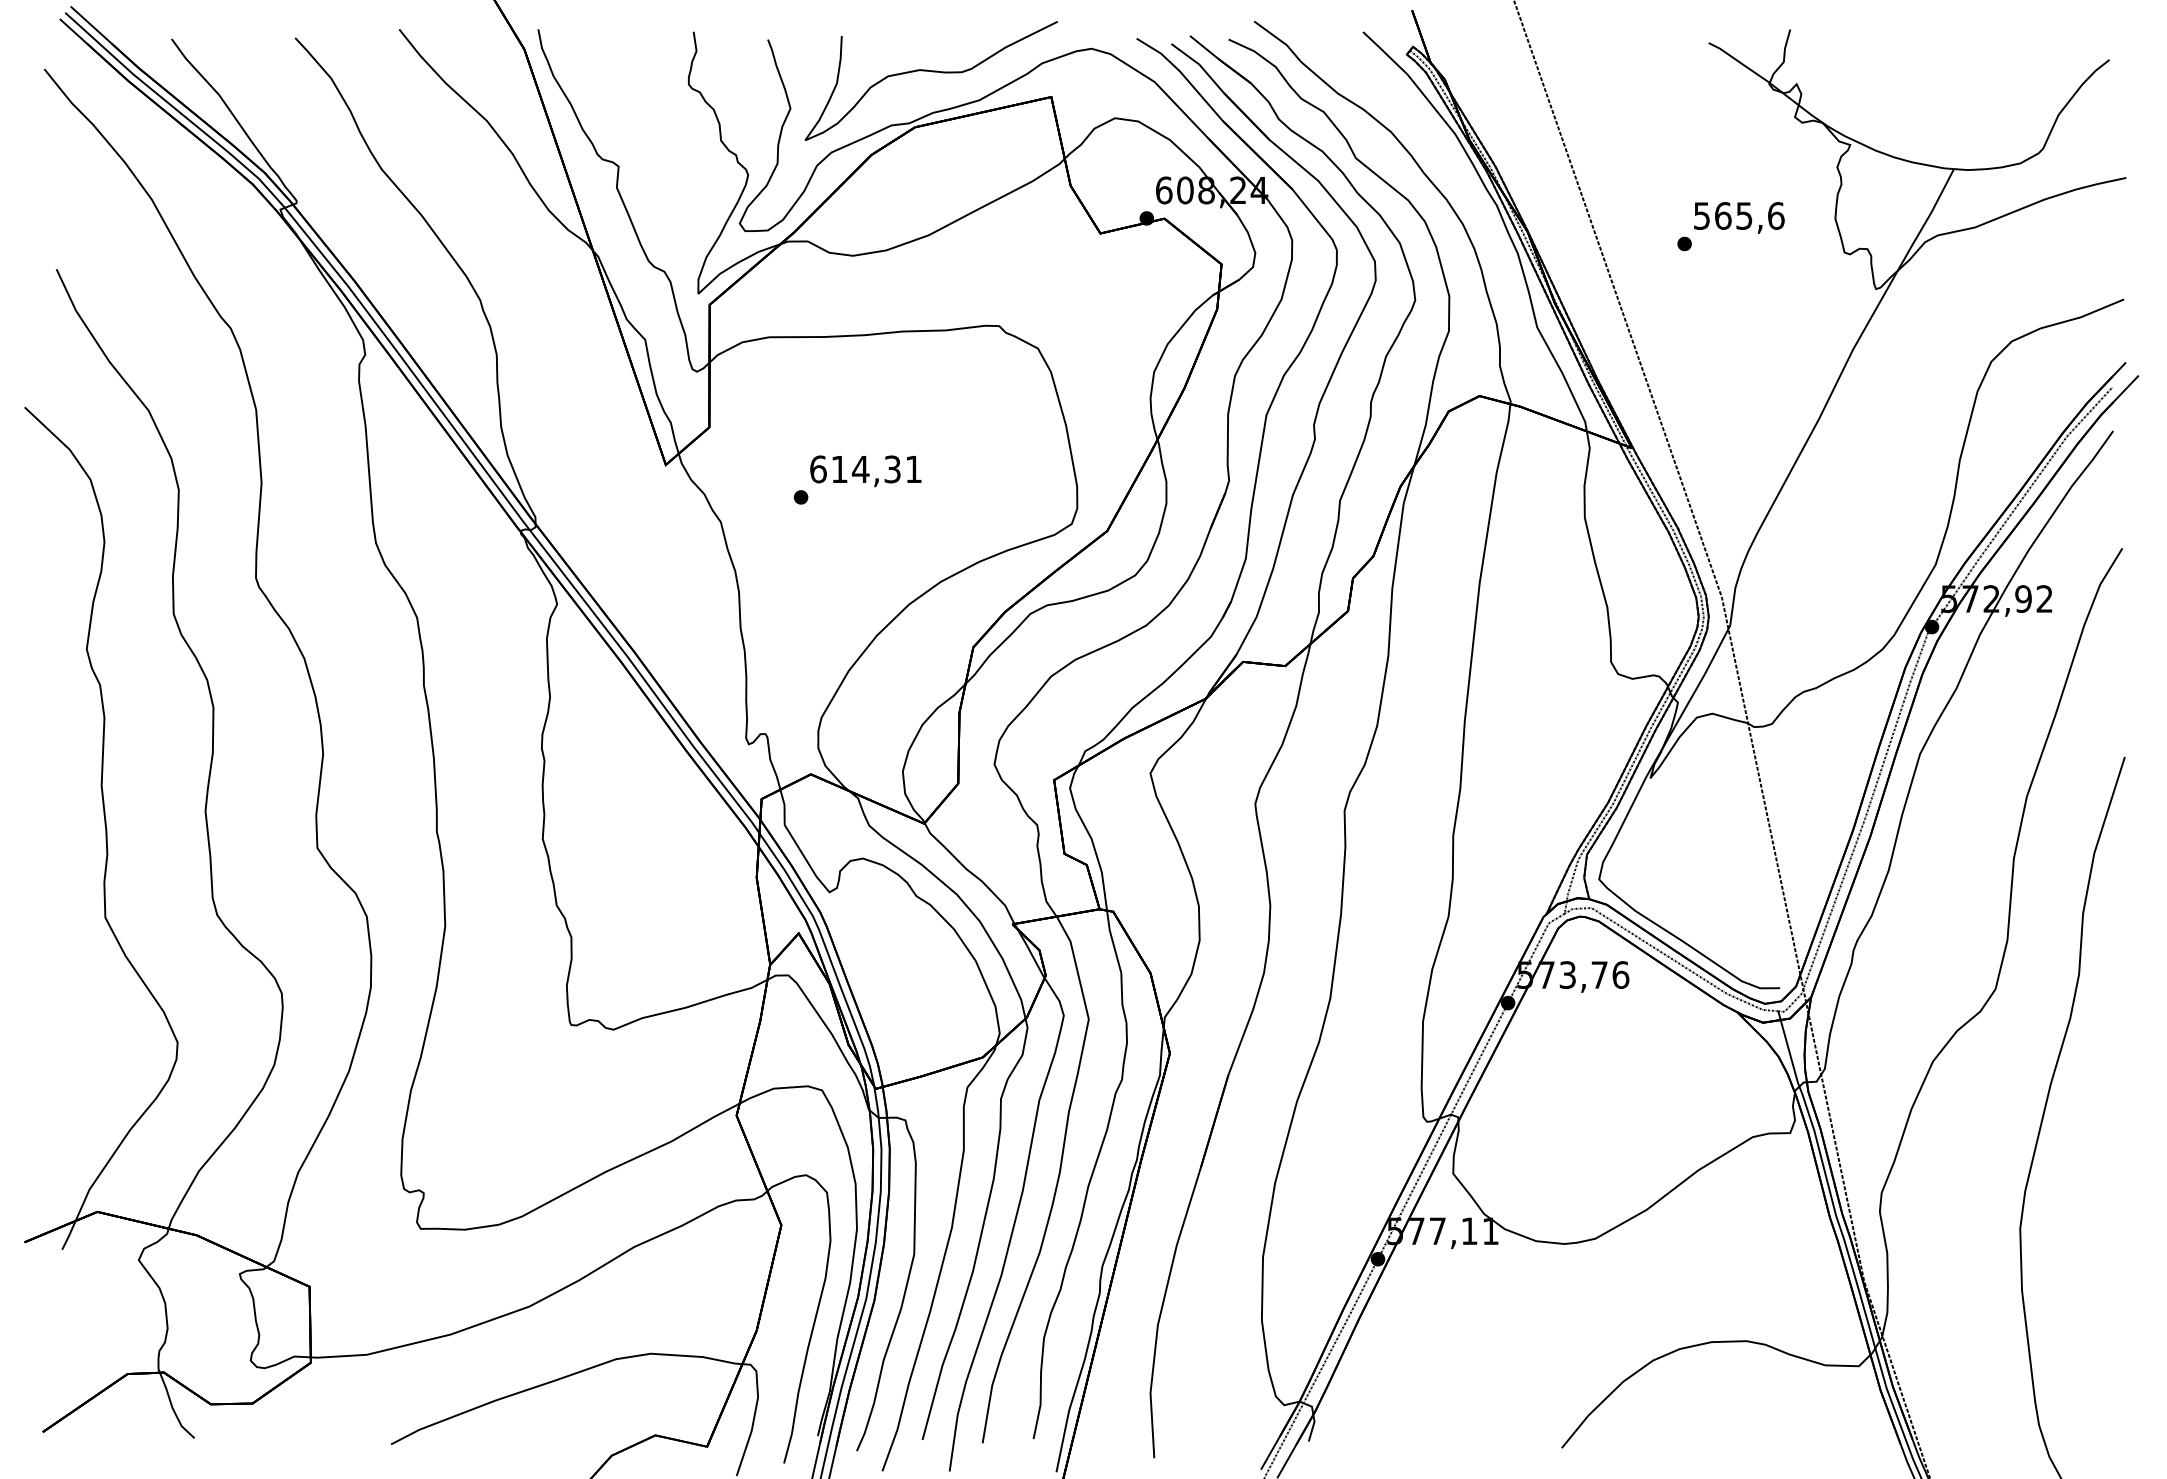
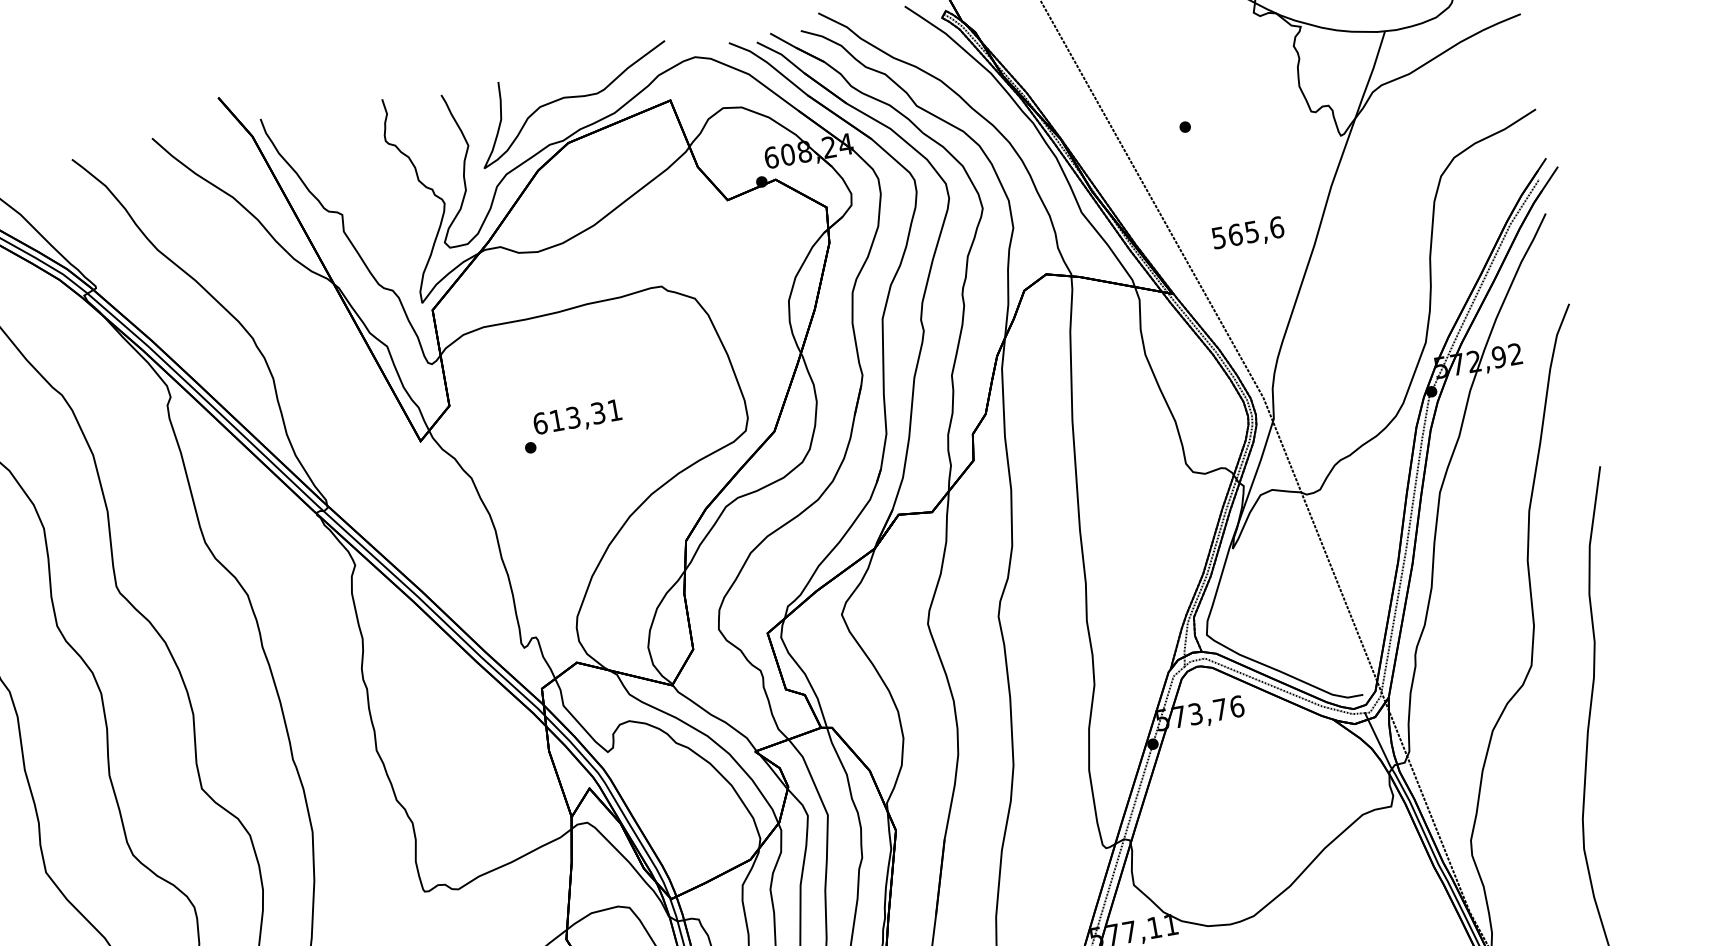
text: (1739, 217) -> (1248, 233), moved
text: (860, 469) -> (573, 417), 614,31 -> 613,31

